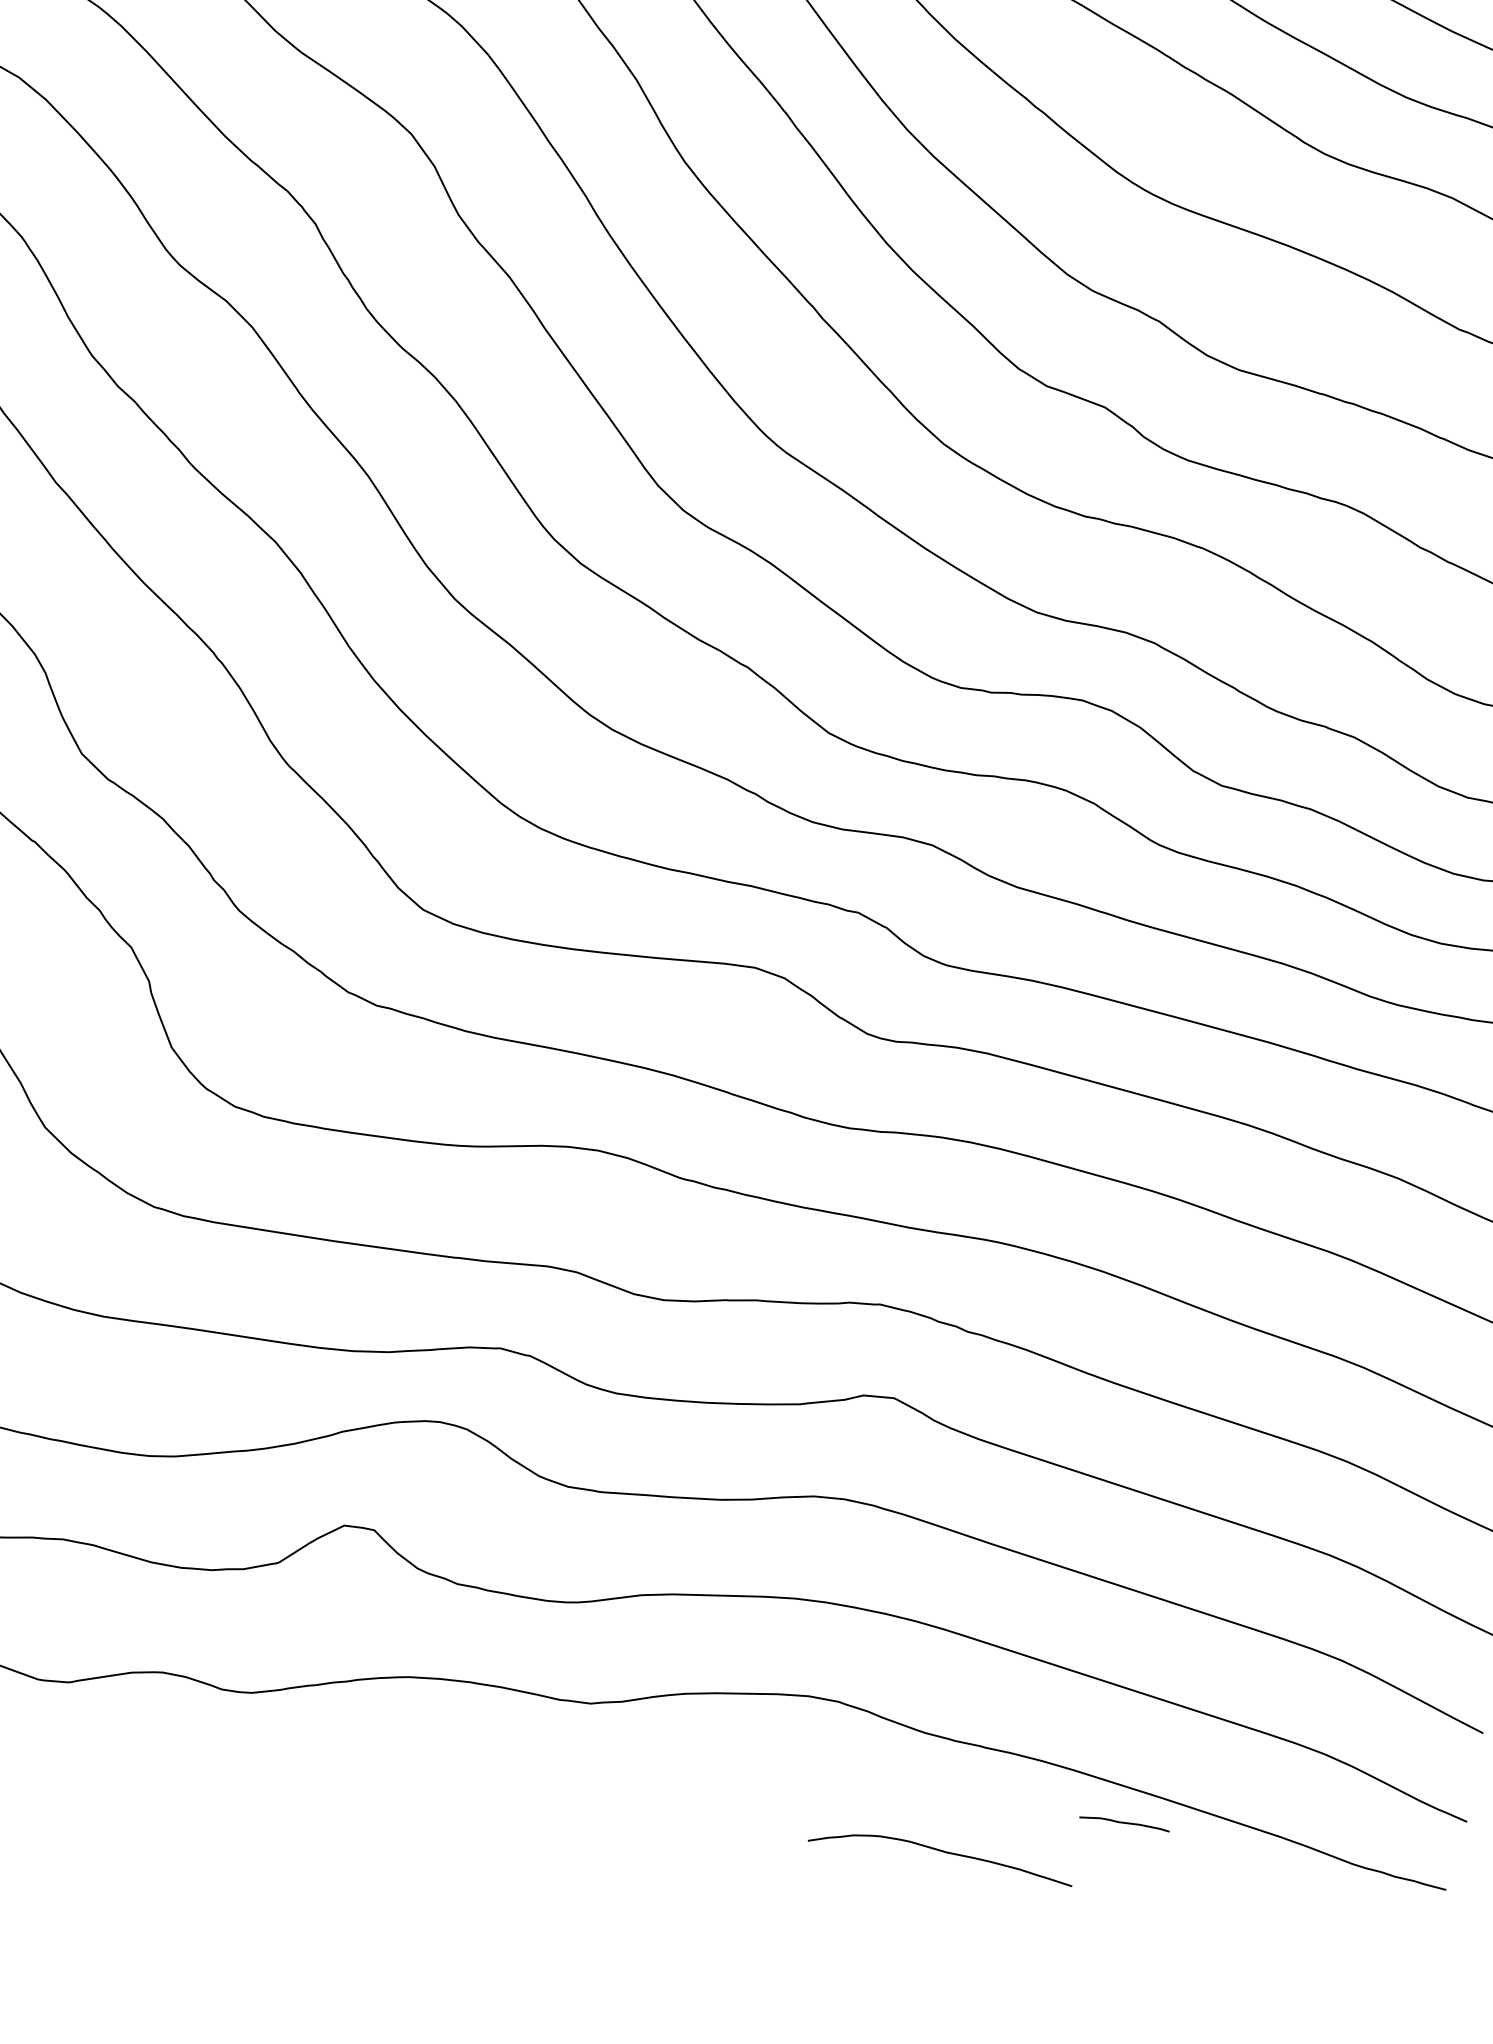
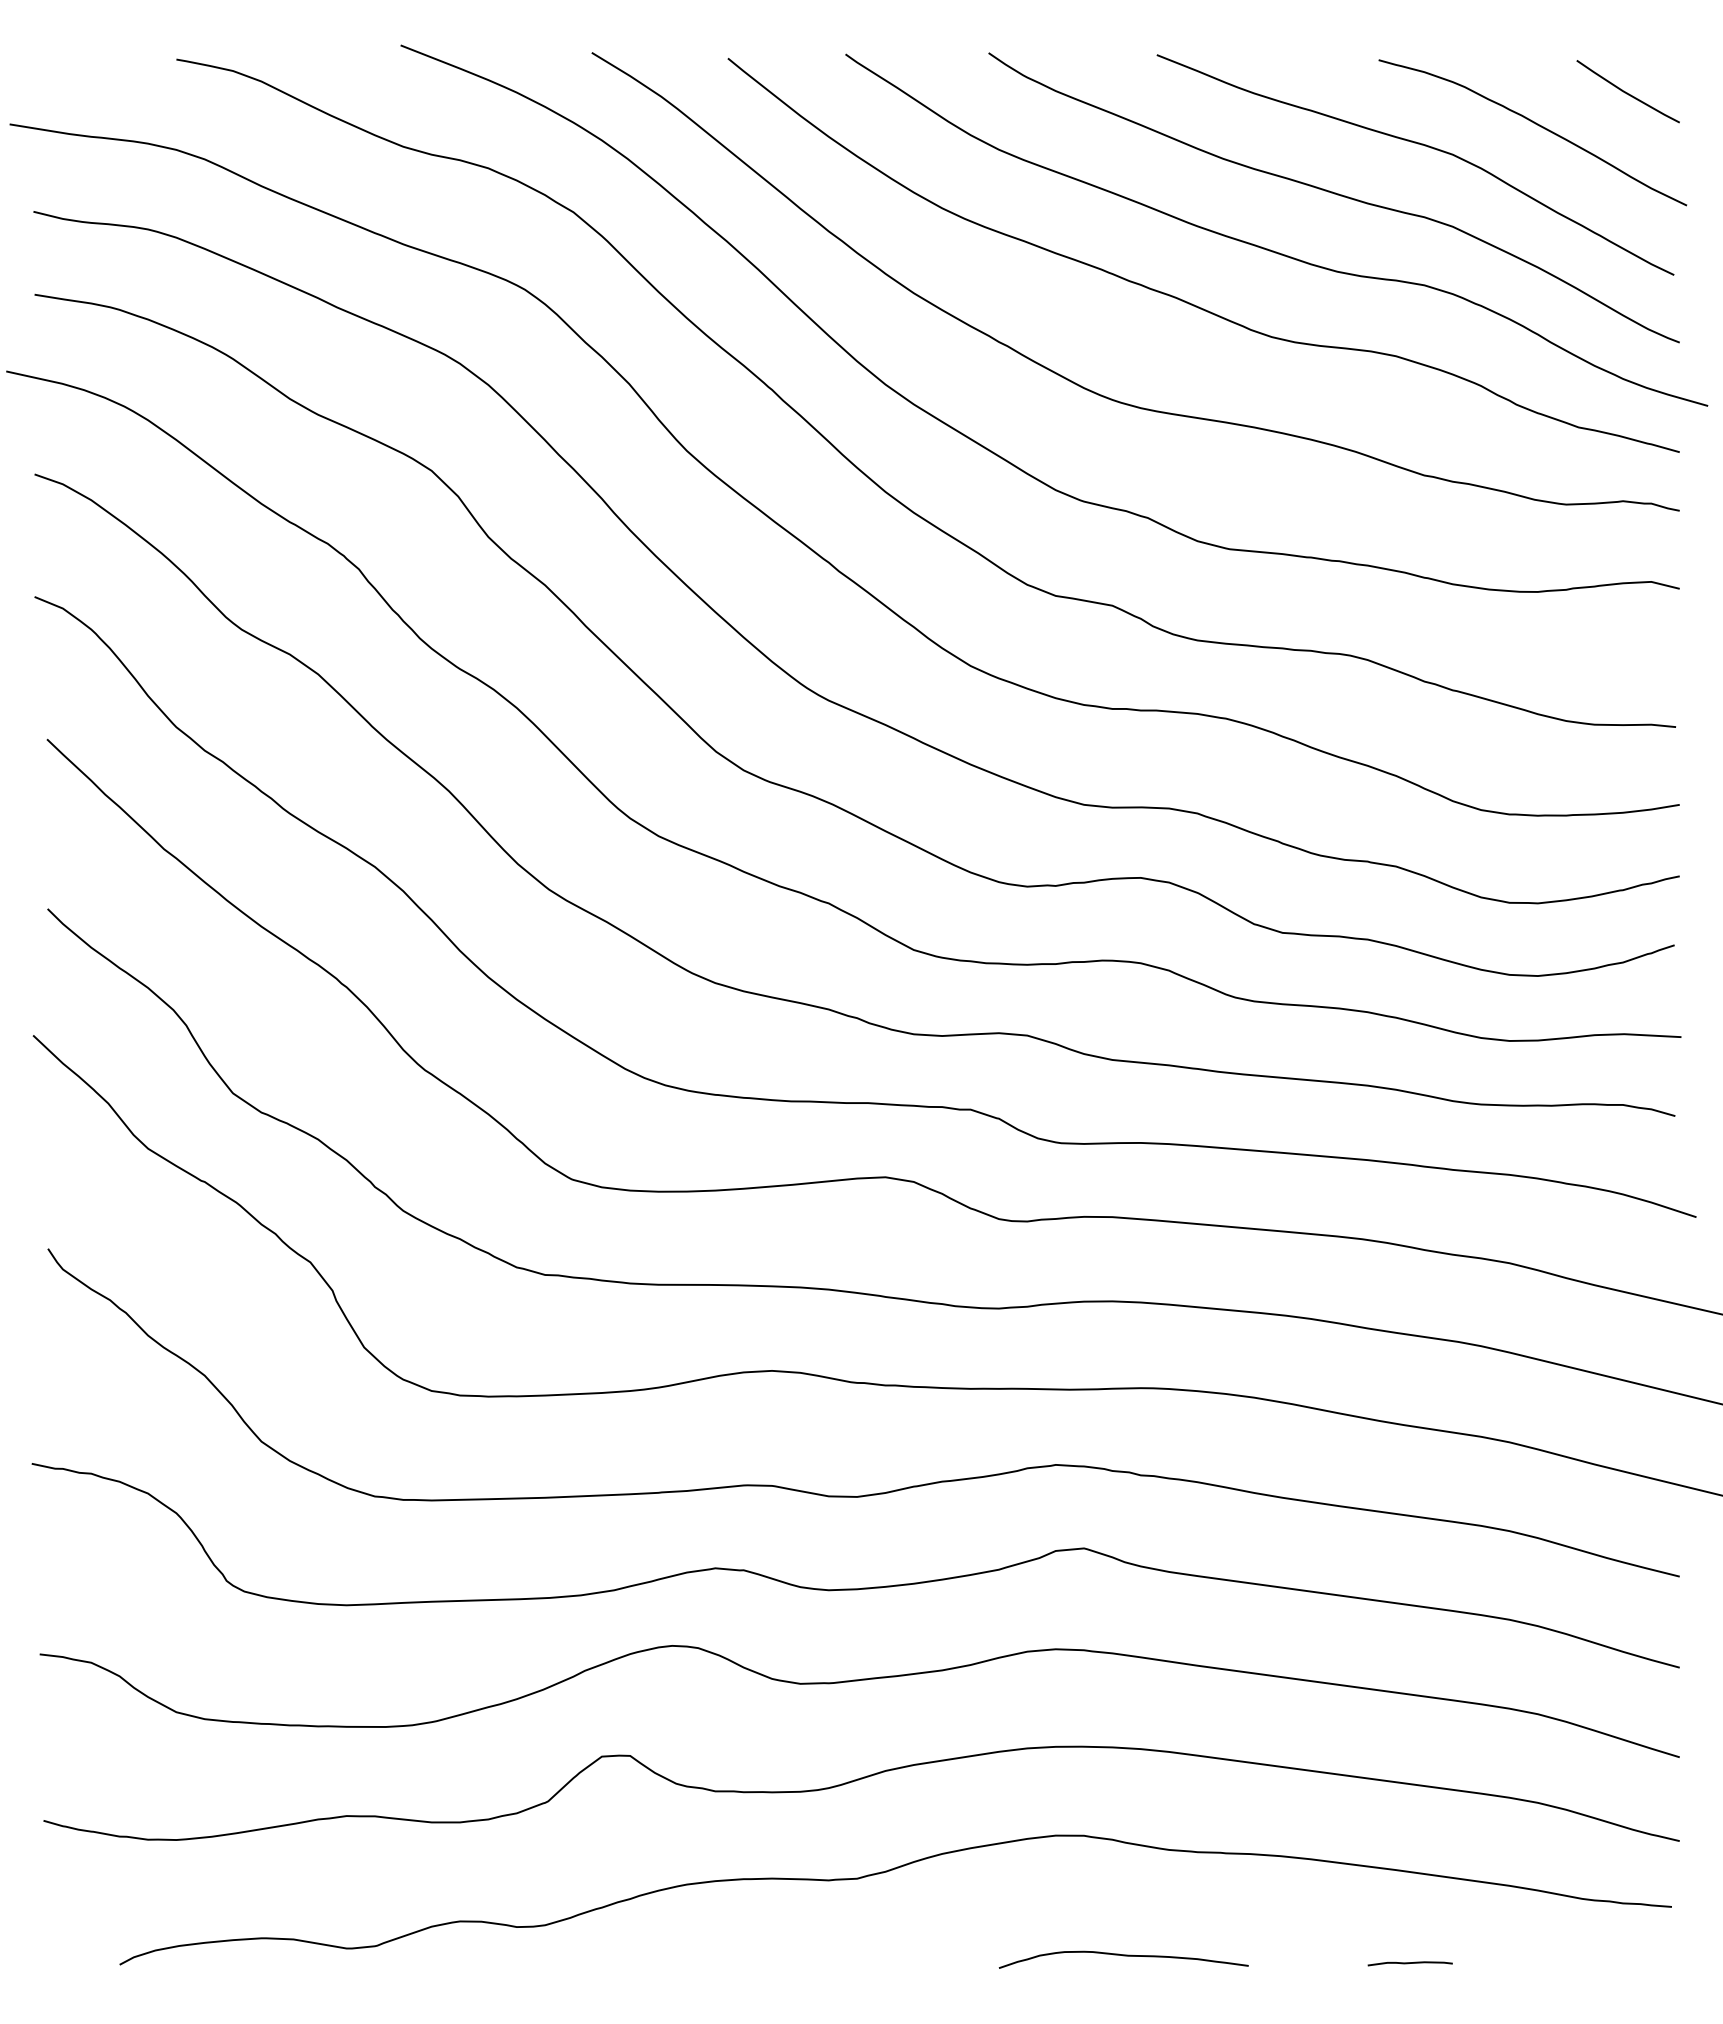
curve: (1123, 1823) -> (1409, 1963), moved
curve: (941, 1852) -> (1123, 1956), moved

